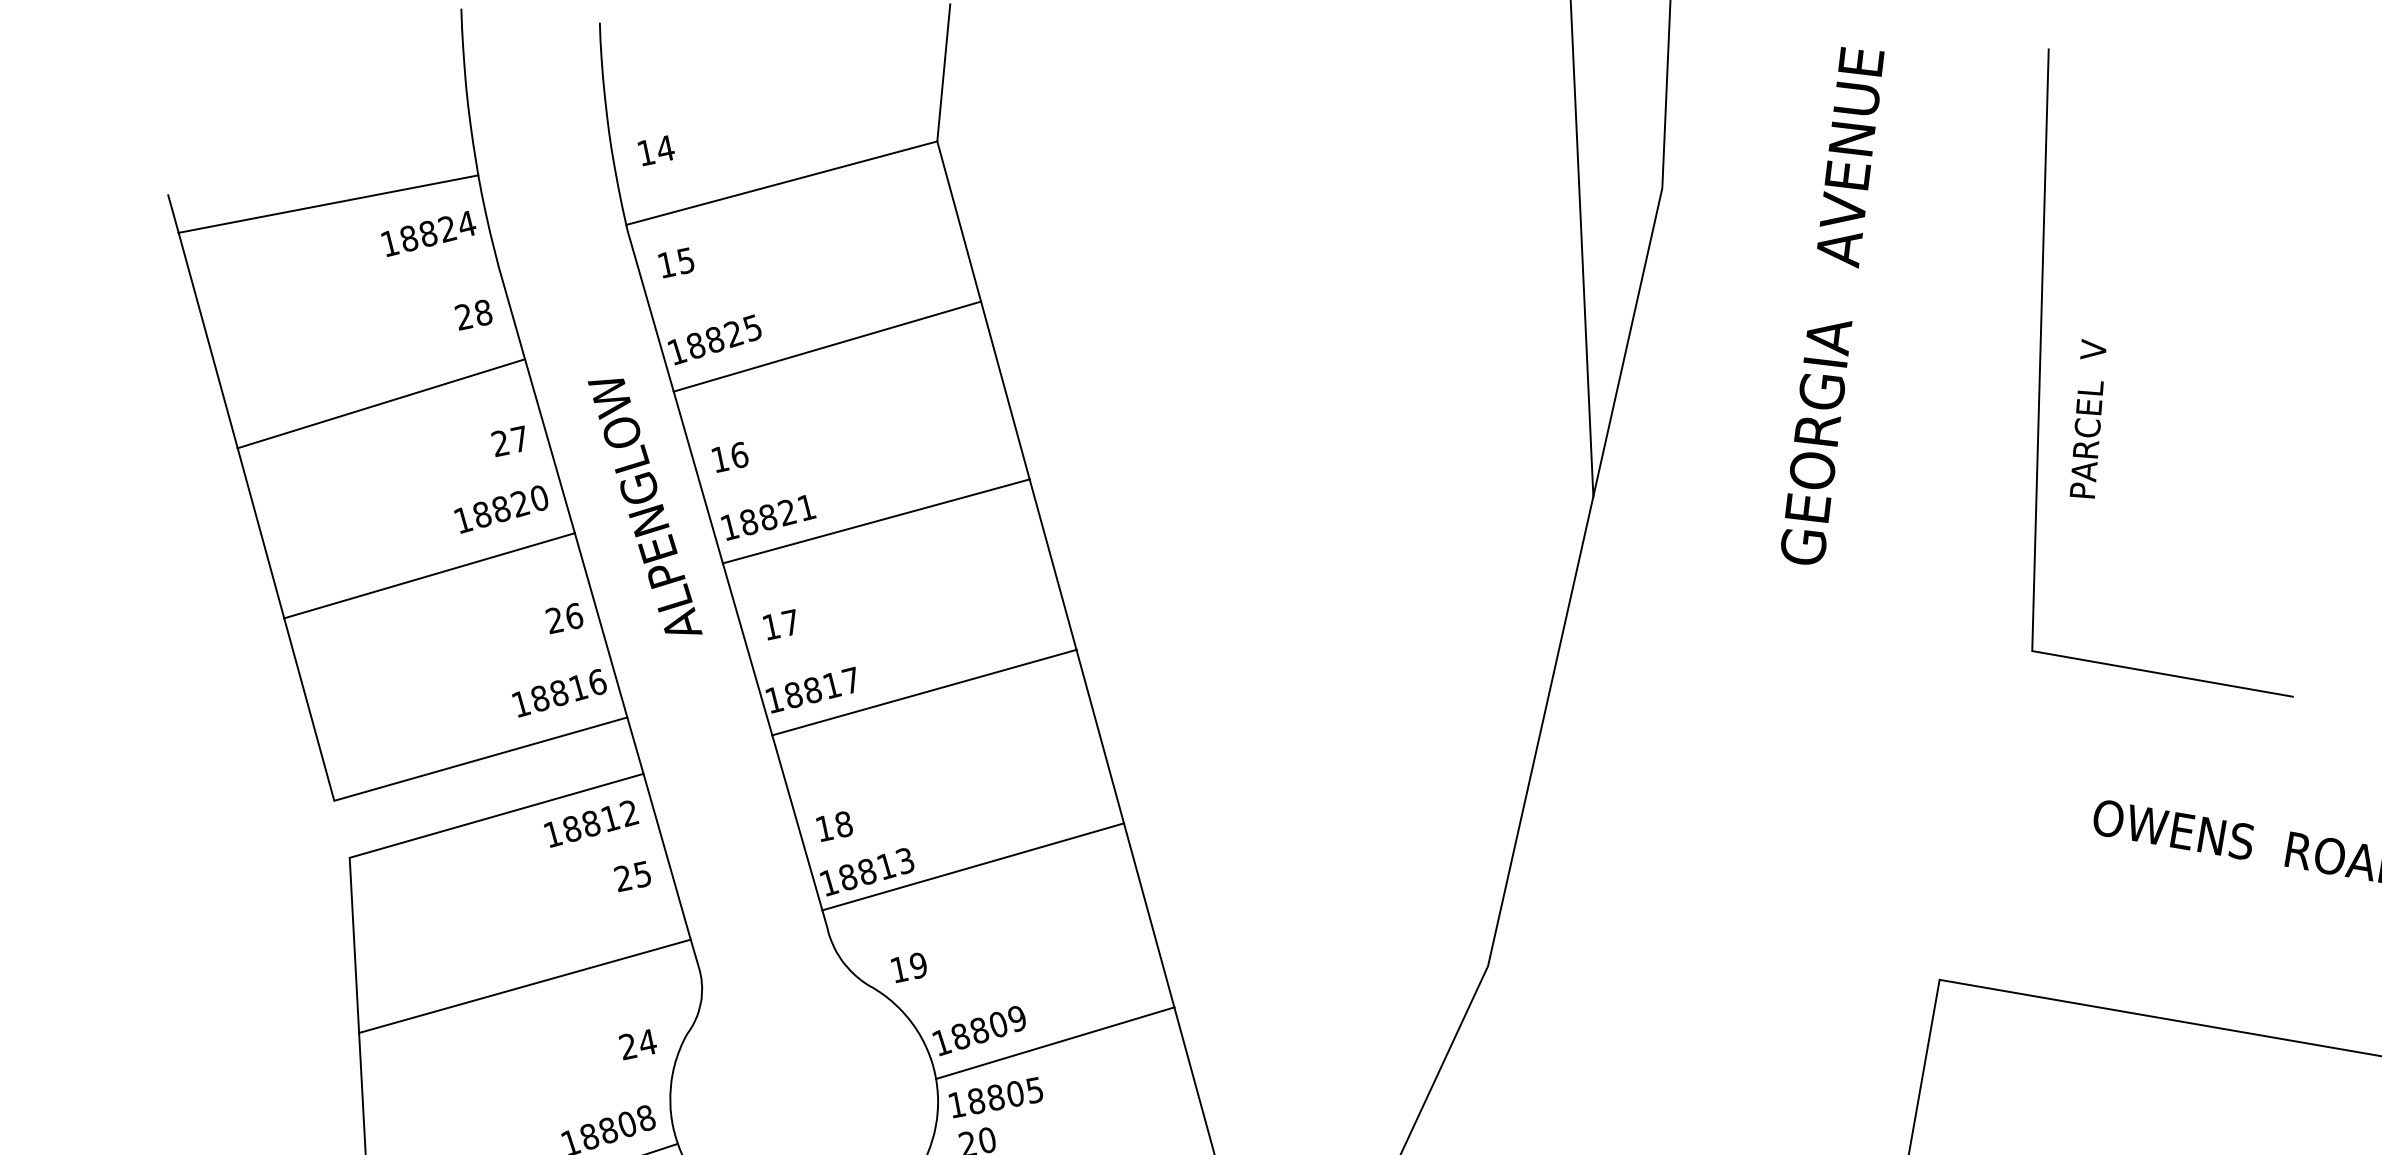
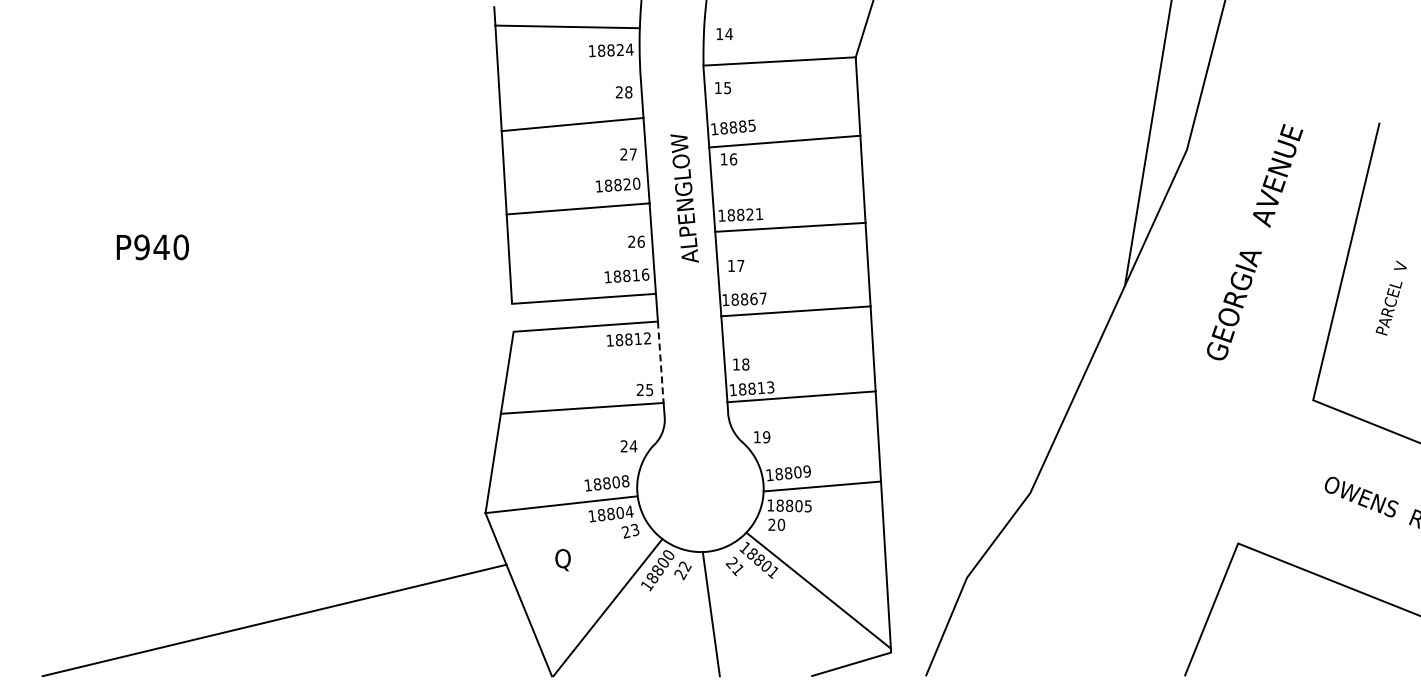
text: (1834, 304) -> (1255, 242), moved
text: (733, 333) -> (742, 126), 18825 -> 18885
text: (2085, 418) -> (1390, 297), moved
text: (731, 457) -> (729, 159), moved
text: (831, 684) -> (753, 298), 18817 -> 18867
line: (666, 857) -> (660, 362), solid -> dashed
text: (631, 875) -> (644, 389), moved

